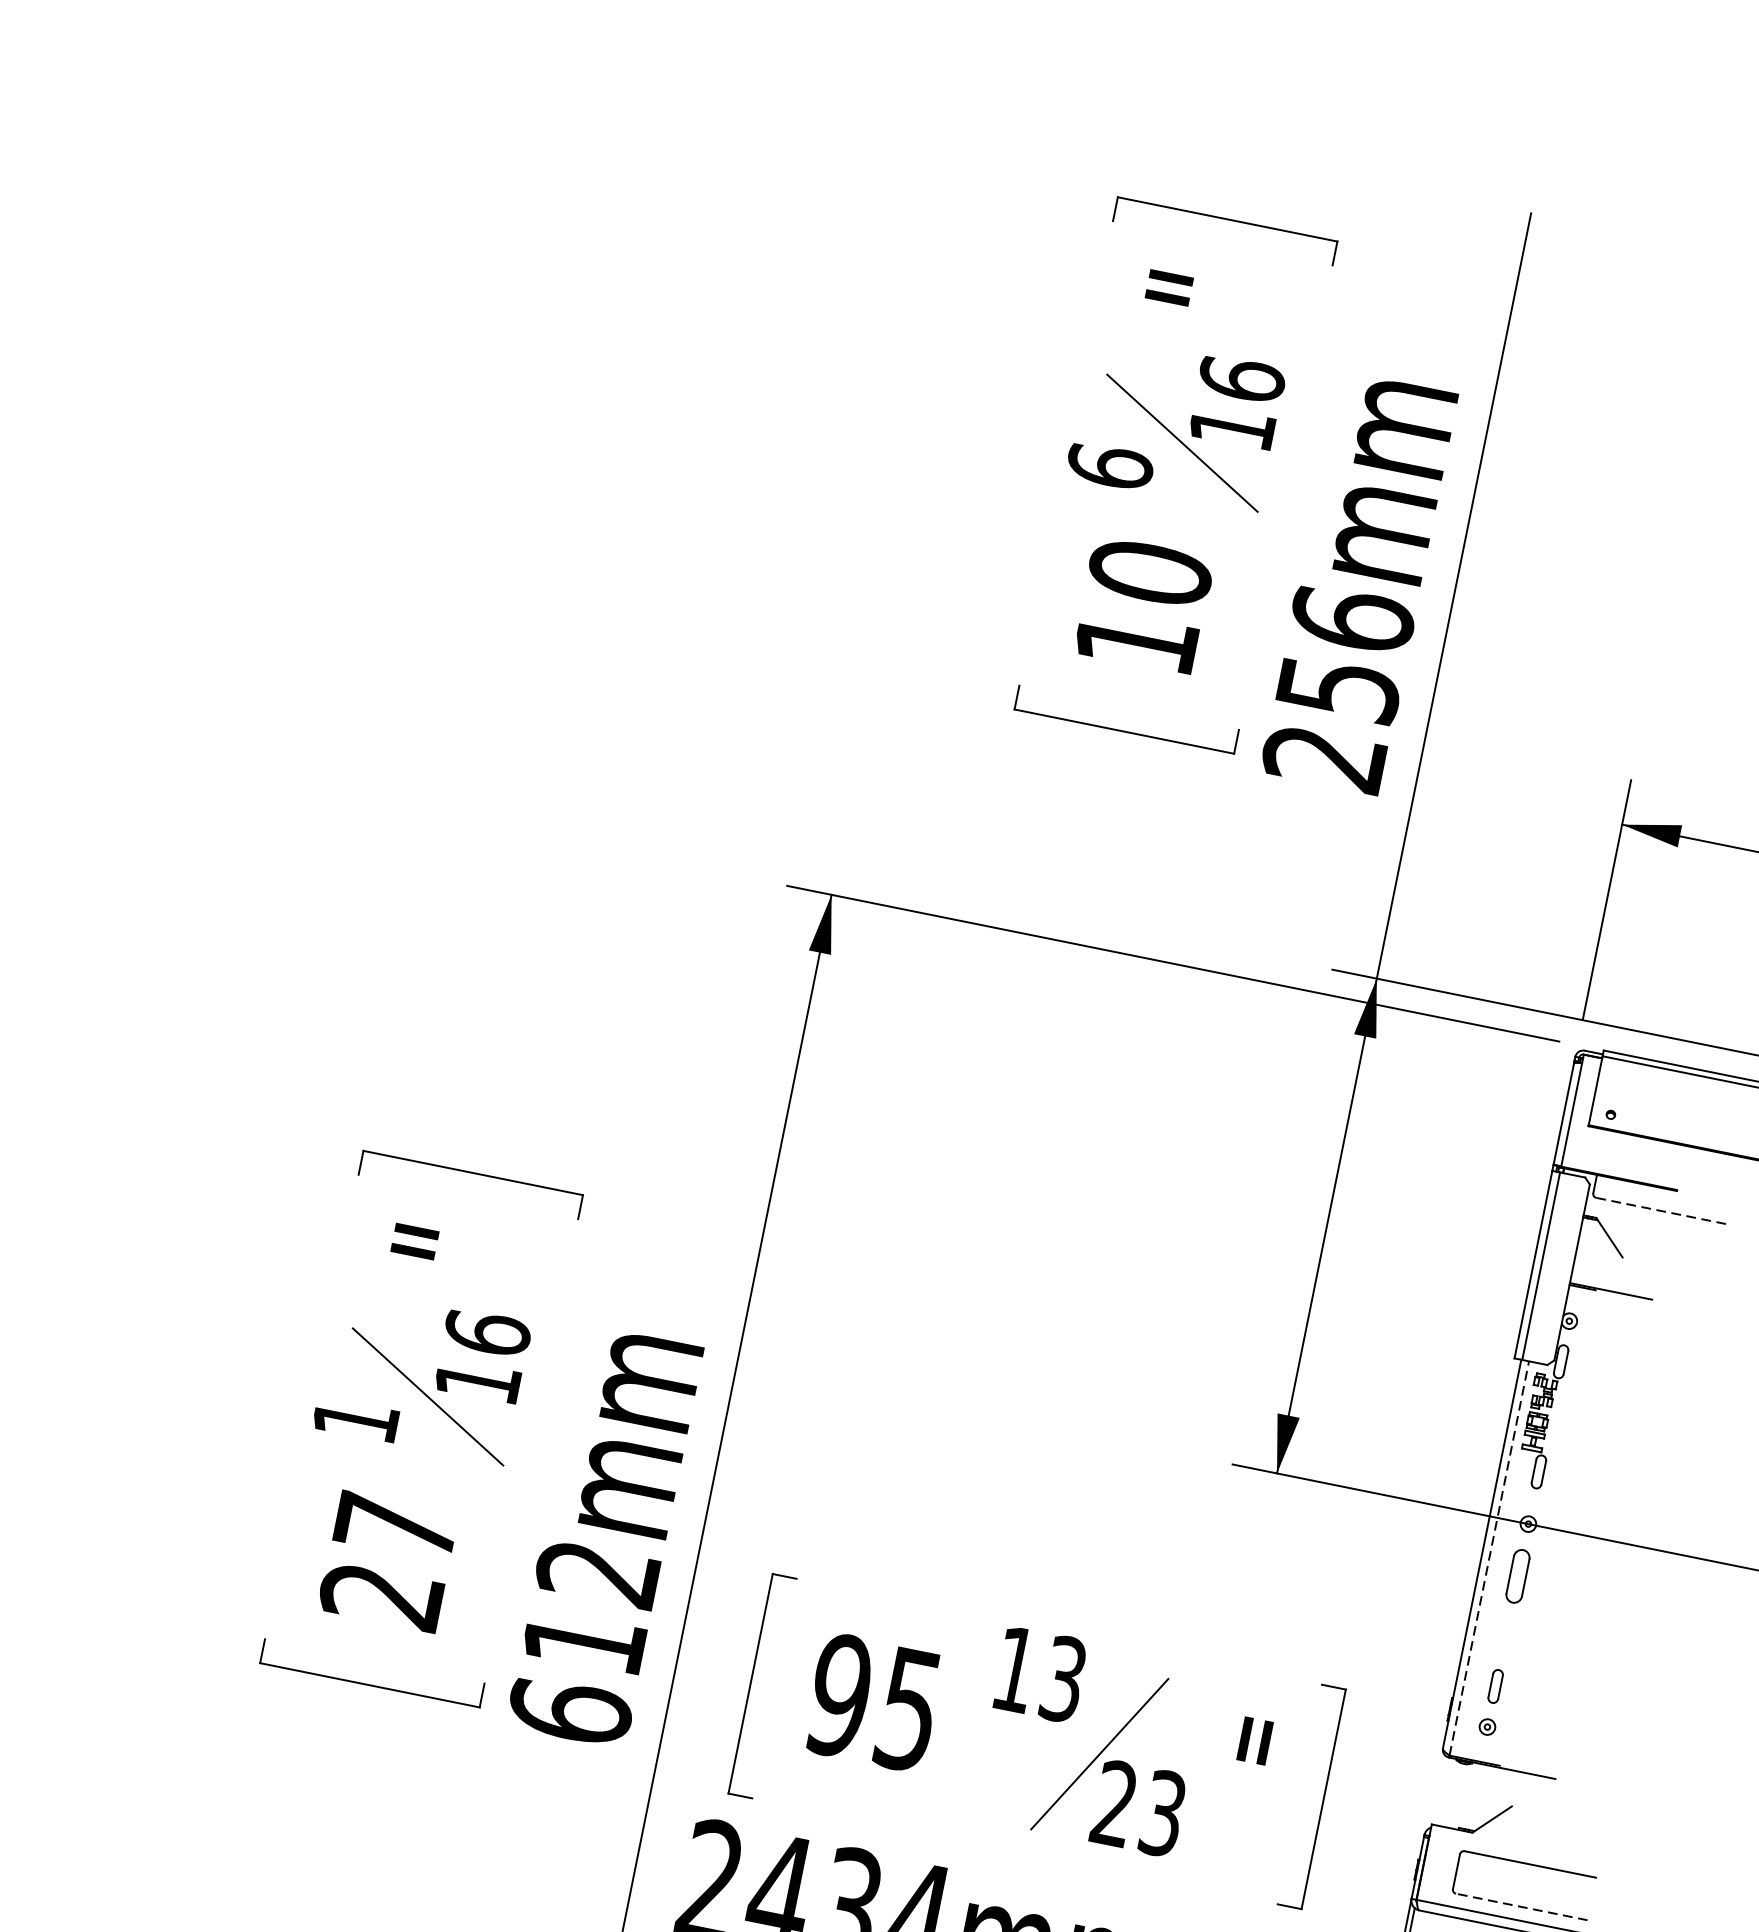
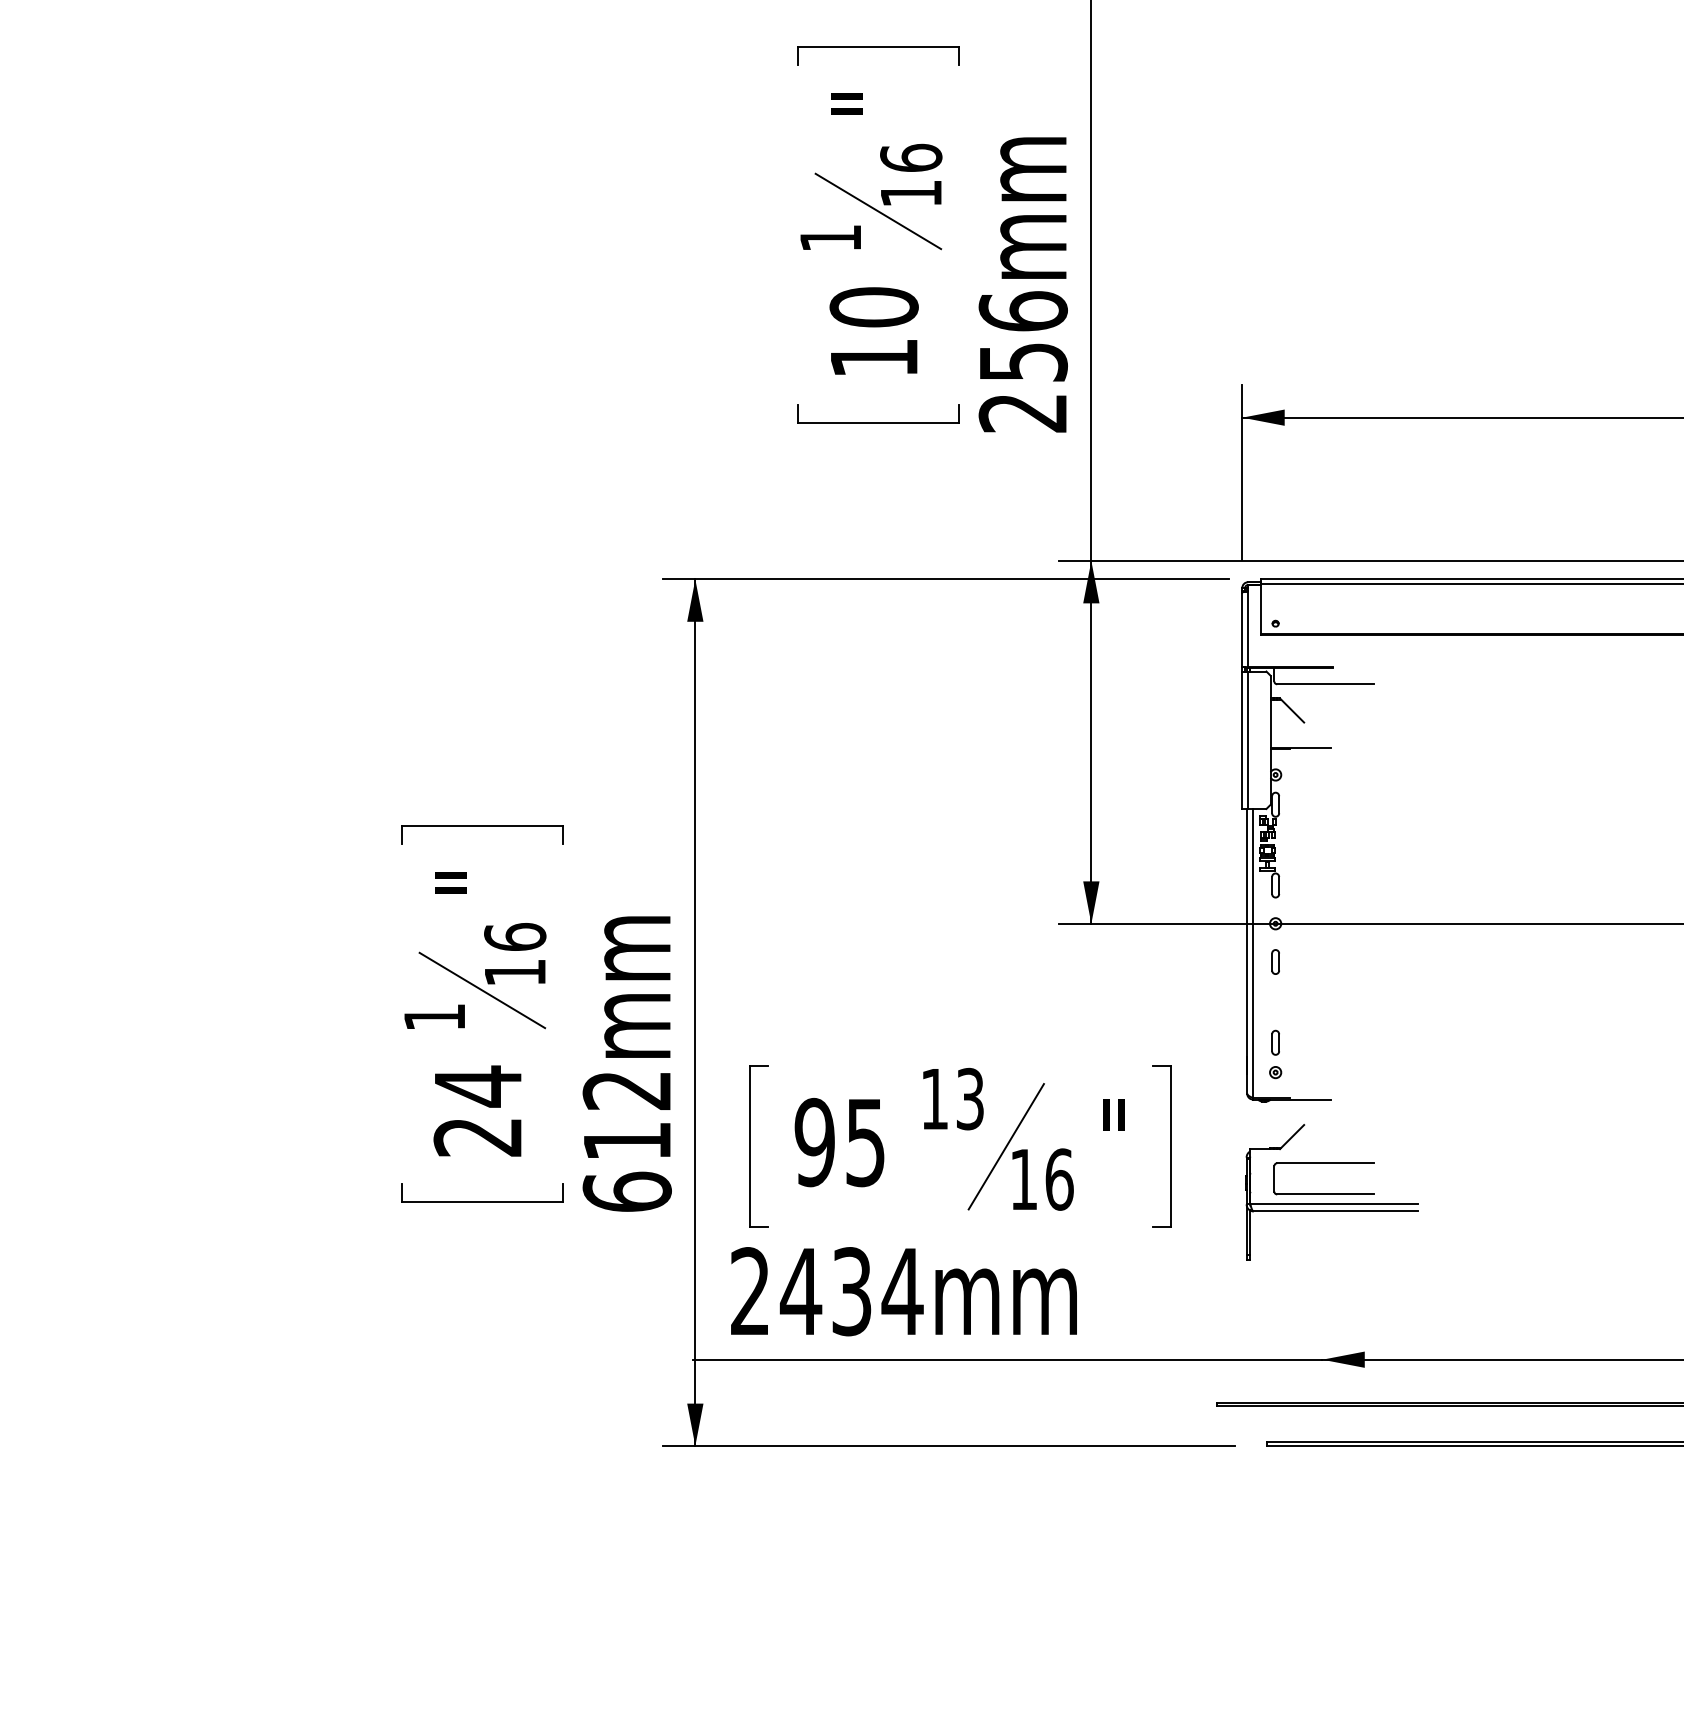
text: (1109, 467) -> (830, 238), 6 -> 1
line: (1662, 1211) -> (1325, 684), dashed -> solid
text: (396, 1526) -> (478, 1086), 27 -> 24
line: (1488, 1558) -> (1252, 953), dashed -> solid
part: (1517, 1575) -> (1275, 961), size x0.62
text: (1138, 1808) -> (1041, 1179), 23 -> 16
line: (1520, 1906) -> (1324, 1194), dashed -> solid

